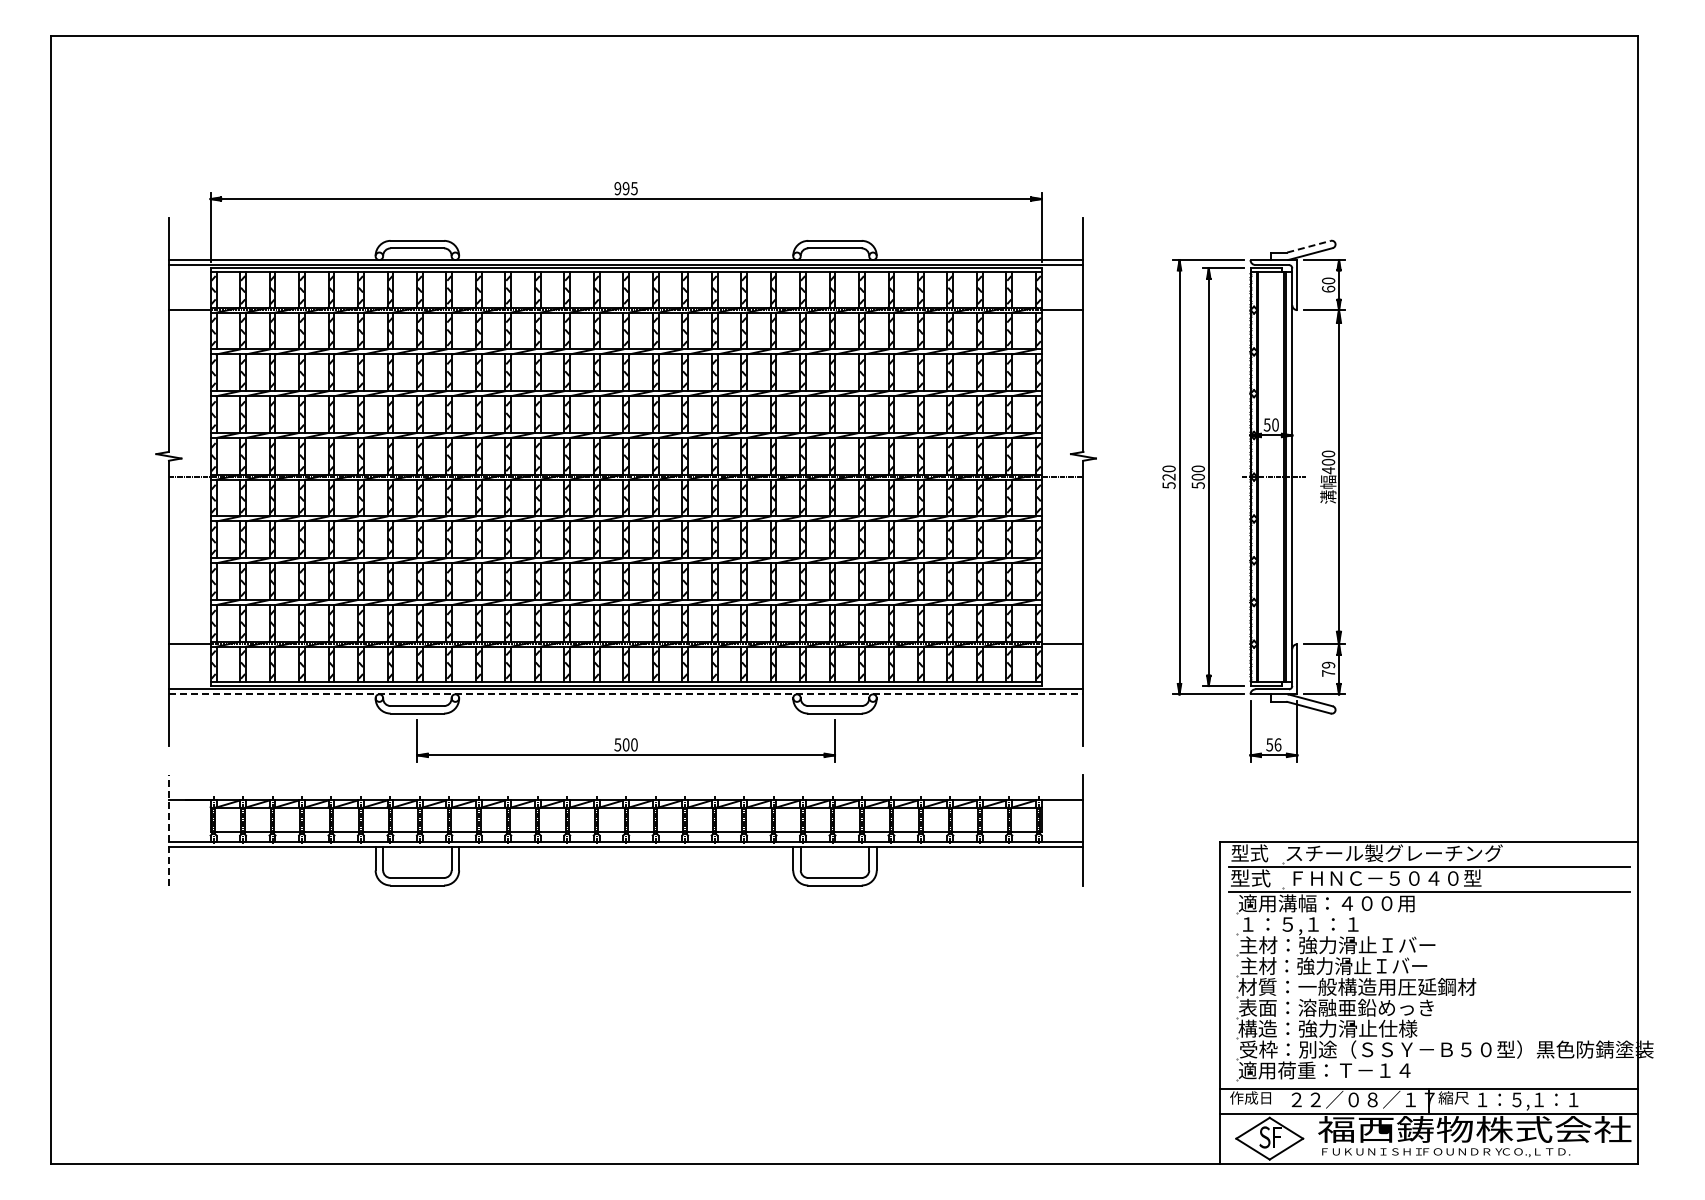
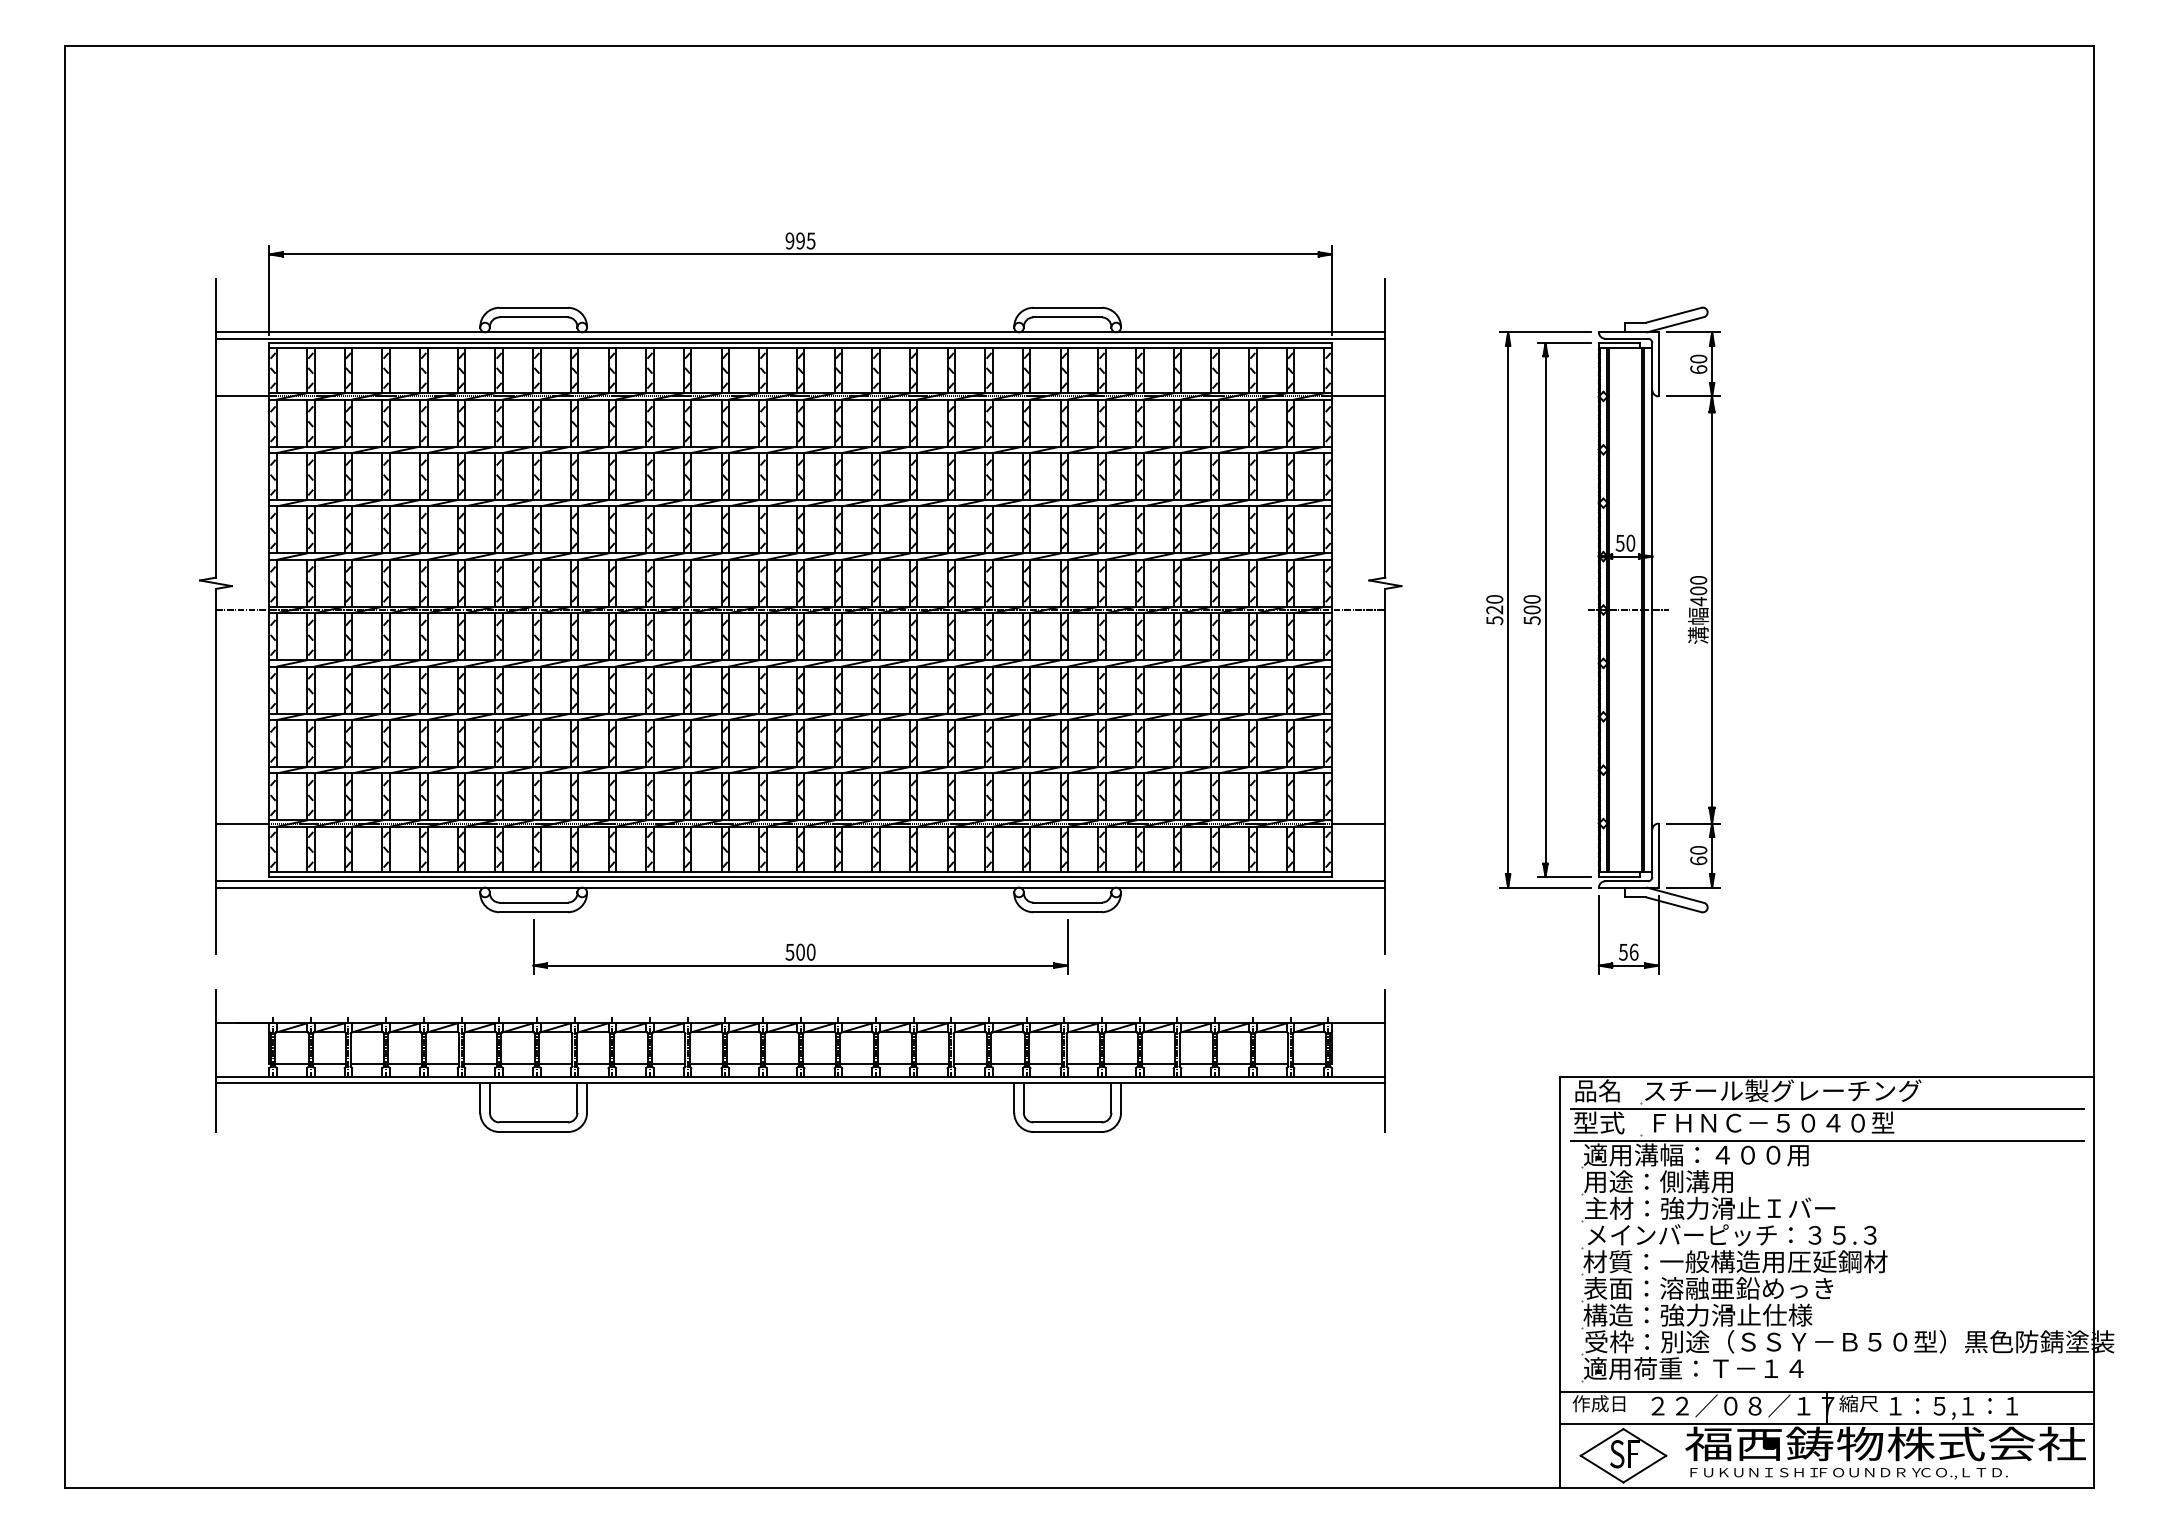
line: (1309, 246) -> (1674, 315), dashed -> solid
text: (1328, 668) -> (1698, 854), 79 -> 60
line: (626, 694) -> (801, 887), dashed -> solid
line: (168, 829) -> (215, 1060), dashed -> solid
text: (1249, 853) -> (1597, 1091), 型式 -> 品名
text: (1298, 925) -> (1660, 1183), １：５,１：１ -> 用途：側溝用
text: (1353, 965) -> (1730, 1234), 主材：強力滑止Ｉバー -> メインバーピッチ：３５.３

